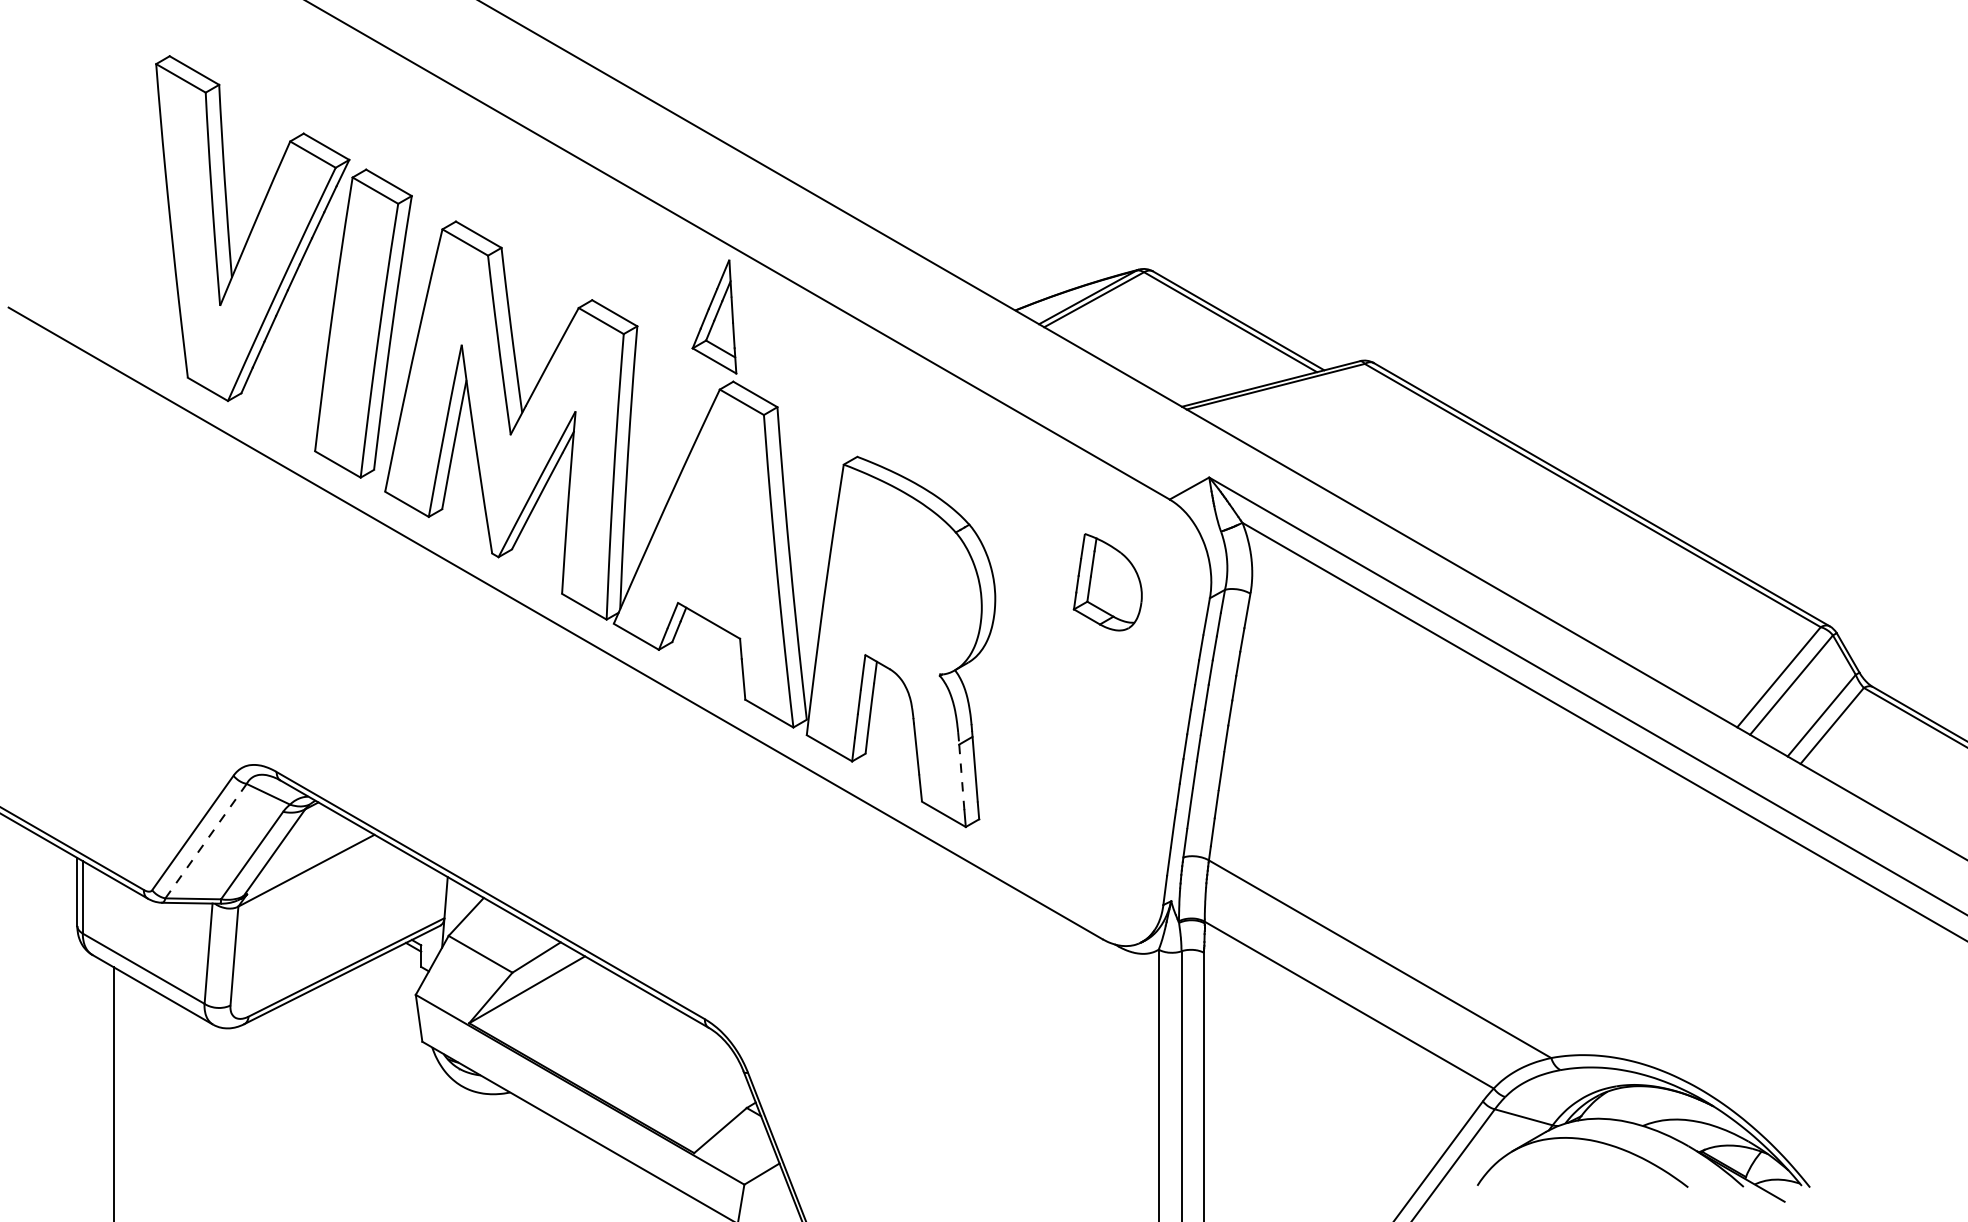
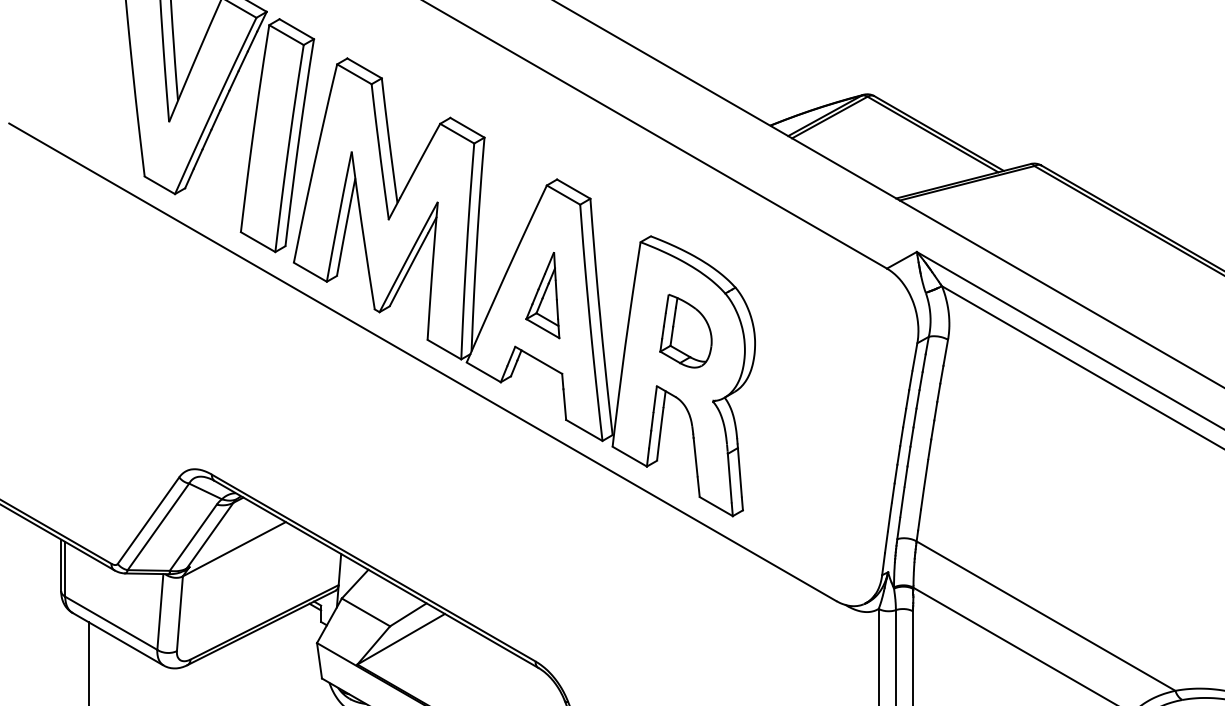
part: (714, 316) -> (542, 295), moved
part: (1107, 582) -> (685, 331), moved
line: (961, 775) -> (729, 477), dashed -> solid
line: (206, 840) -> (158, 526), dashed -> solid

